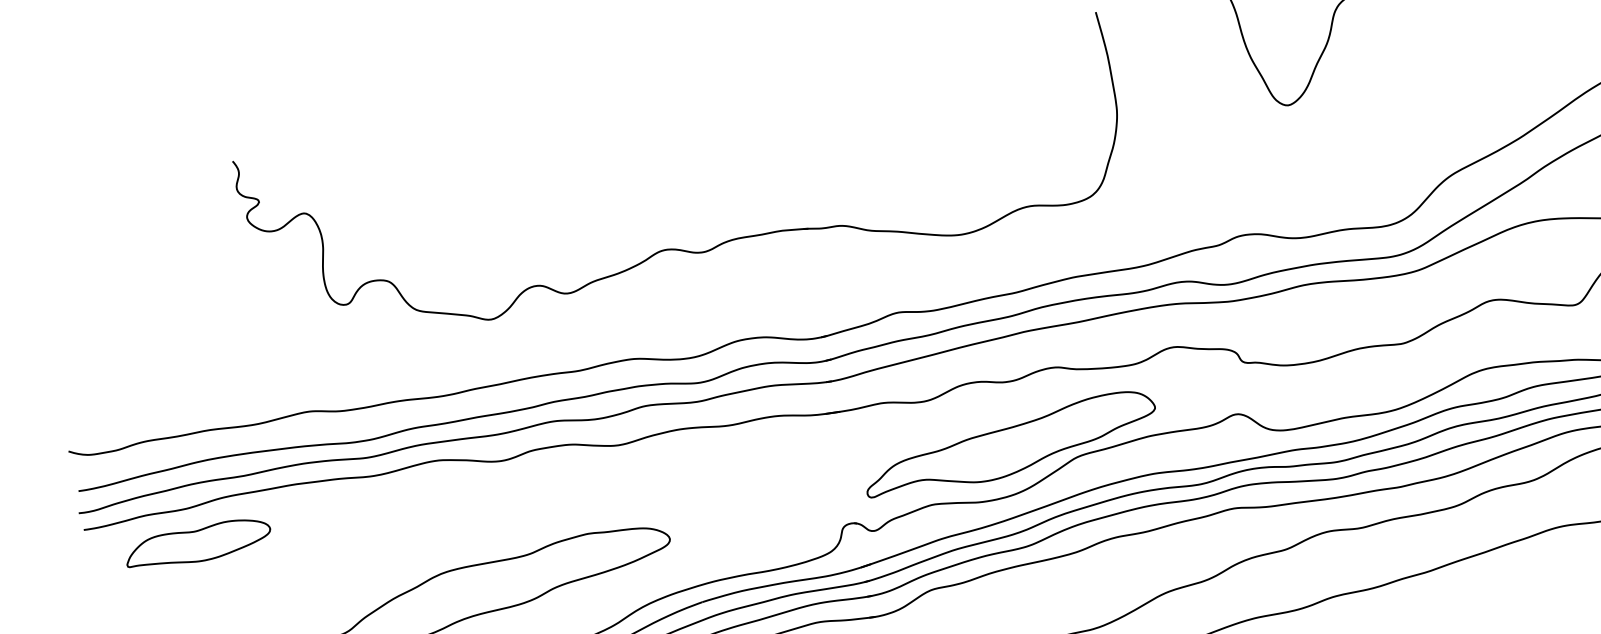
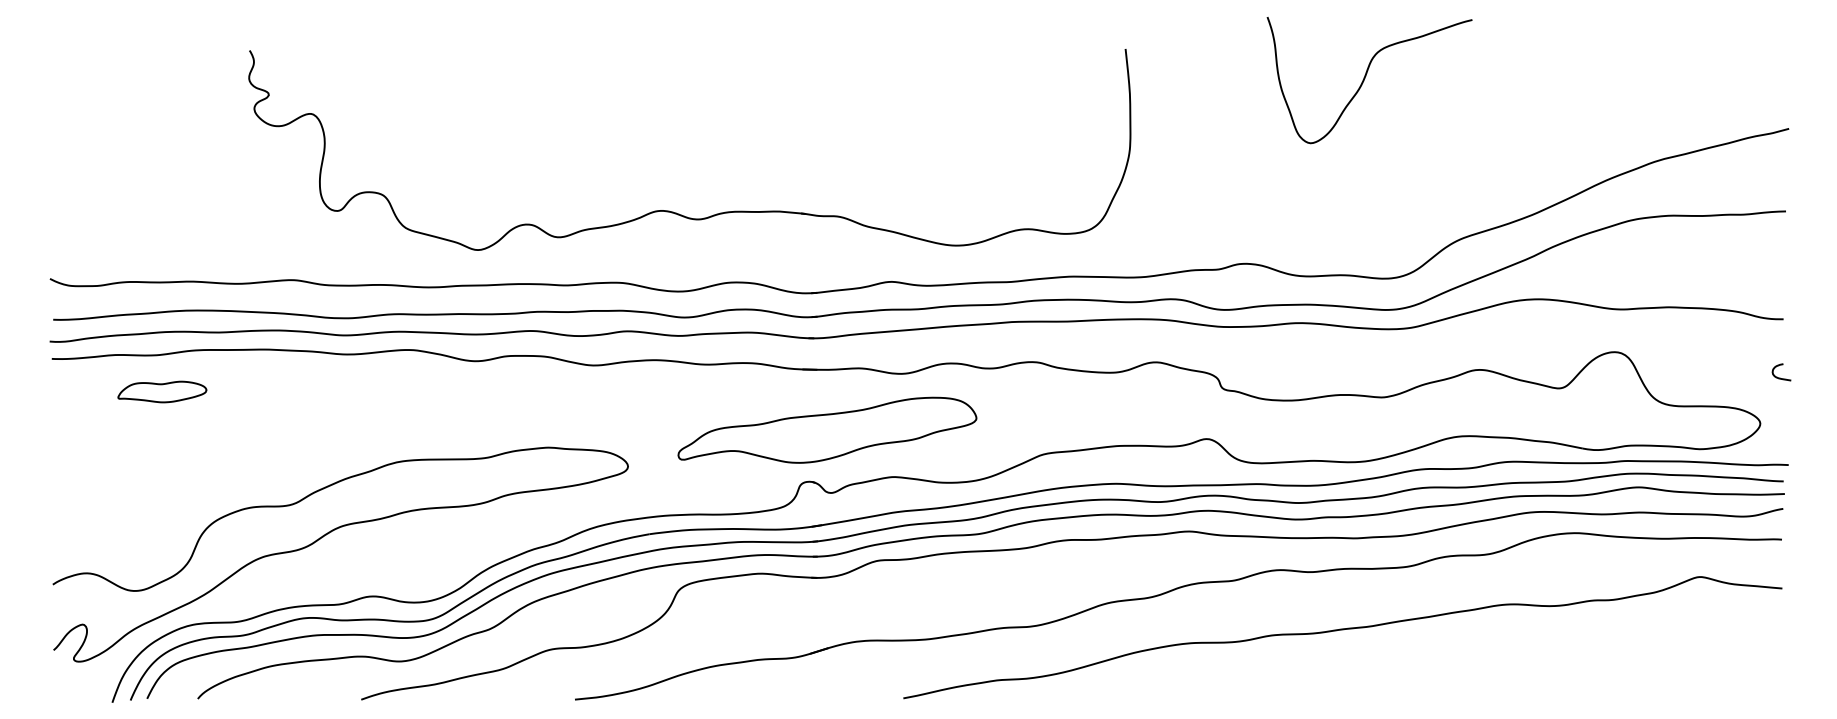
part: (677, 248) -> (673, 211), moved
part: (1010, 443) -> (827, 429), moved
part: (198, 543) -> (162, 391), size x0.6

